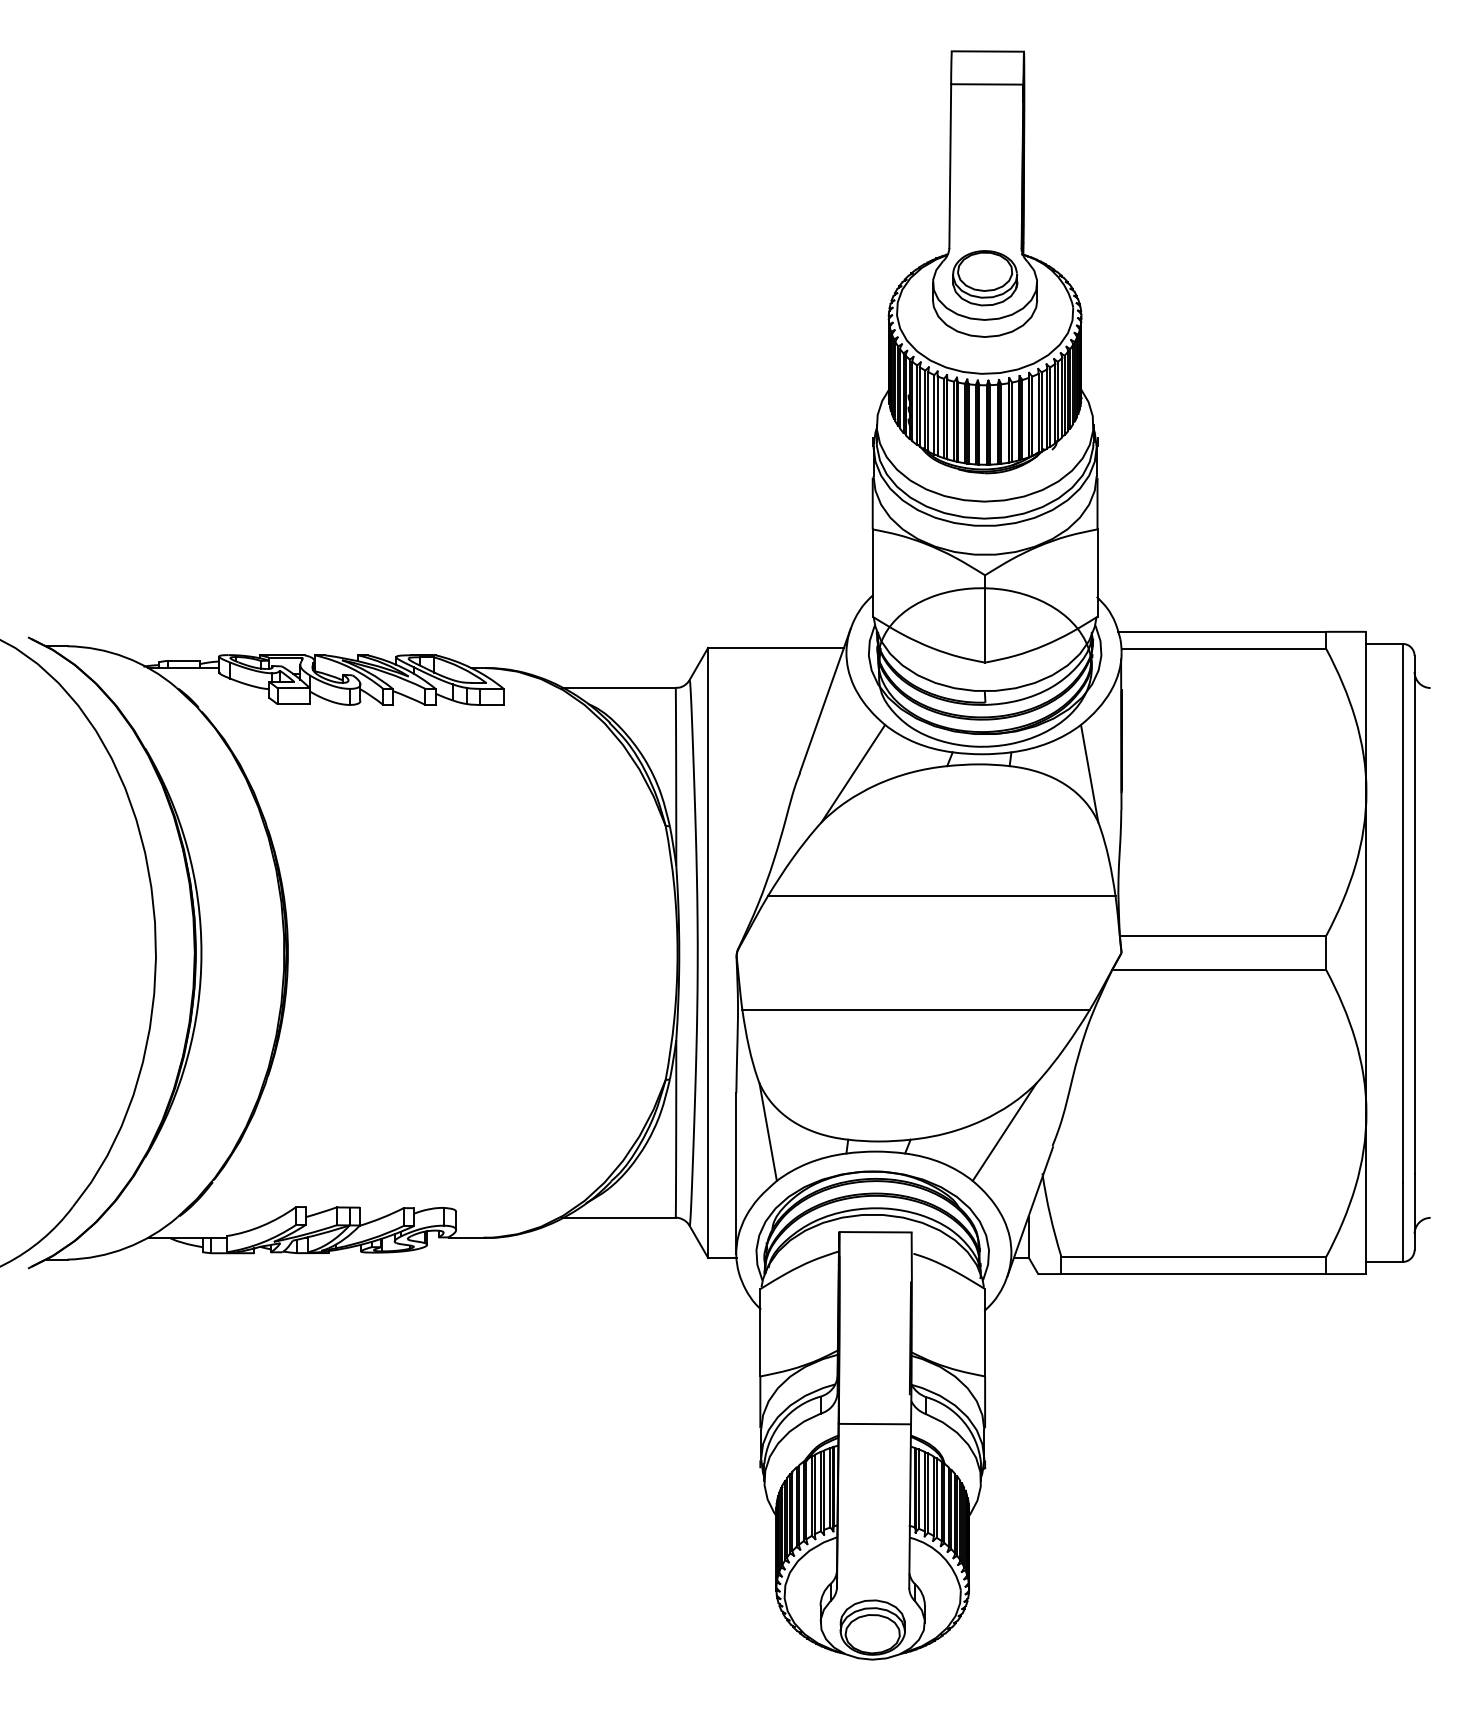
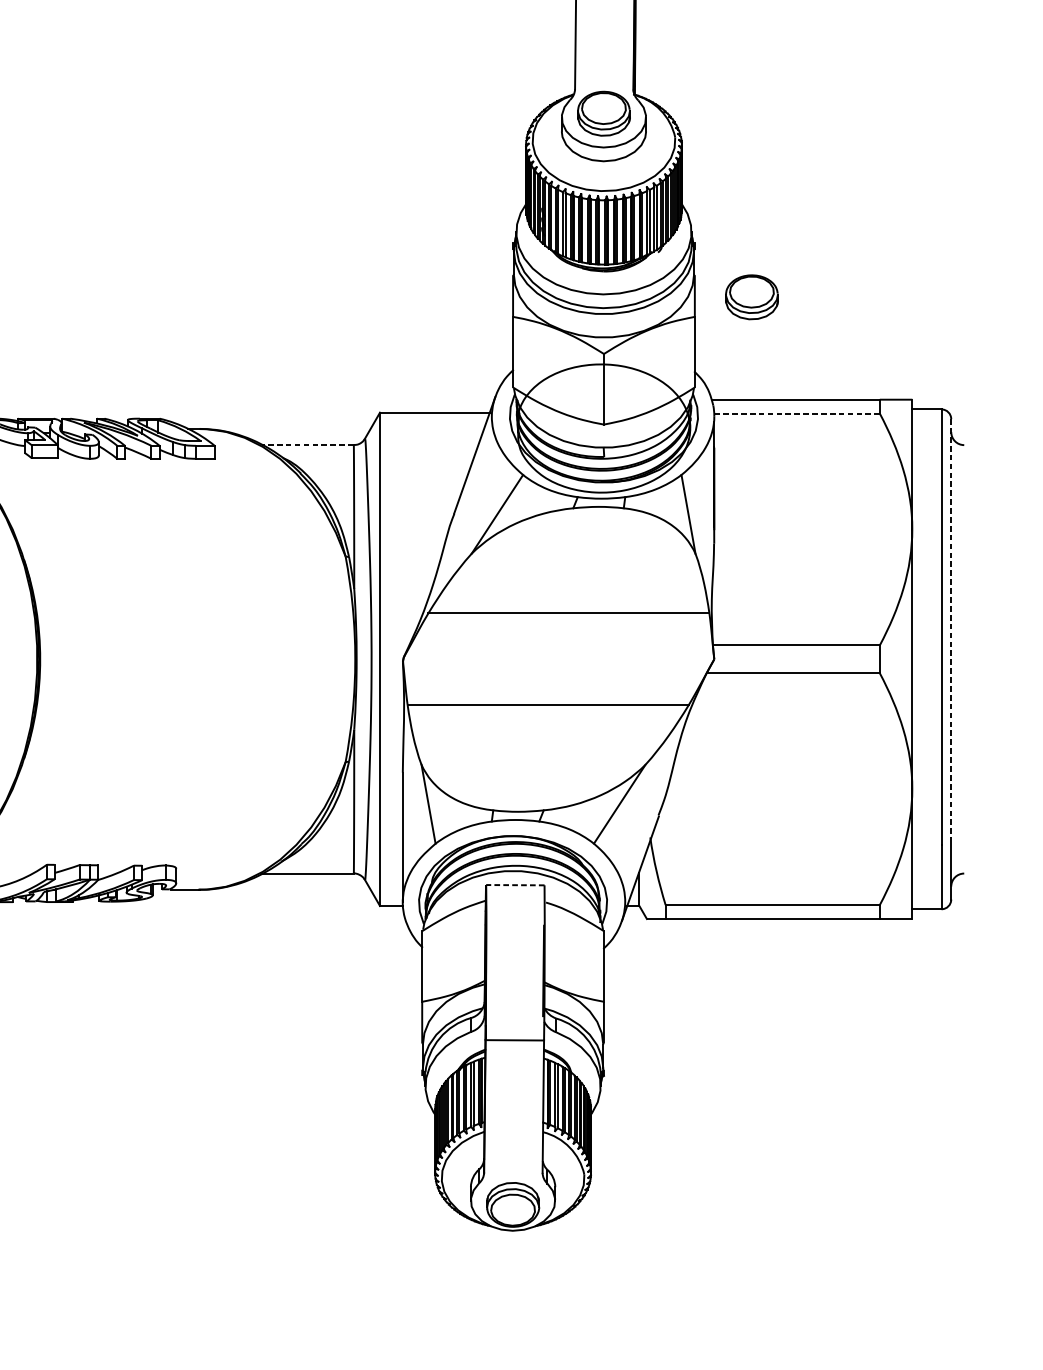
part: (1168, 505) -> (752, 297), added
line: (1224, 649) -> (797, 413), solid -> dashed
line: (618, 688) -> (307, 445), solid -> dashed
line: (1414, 915) -> (951, 629), solid -> dashed
line: (875, 1232) -> (515, 885), solid -> dashed

